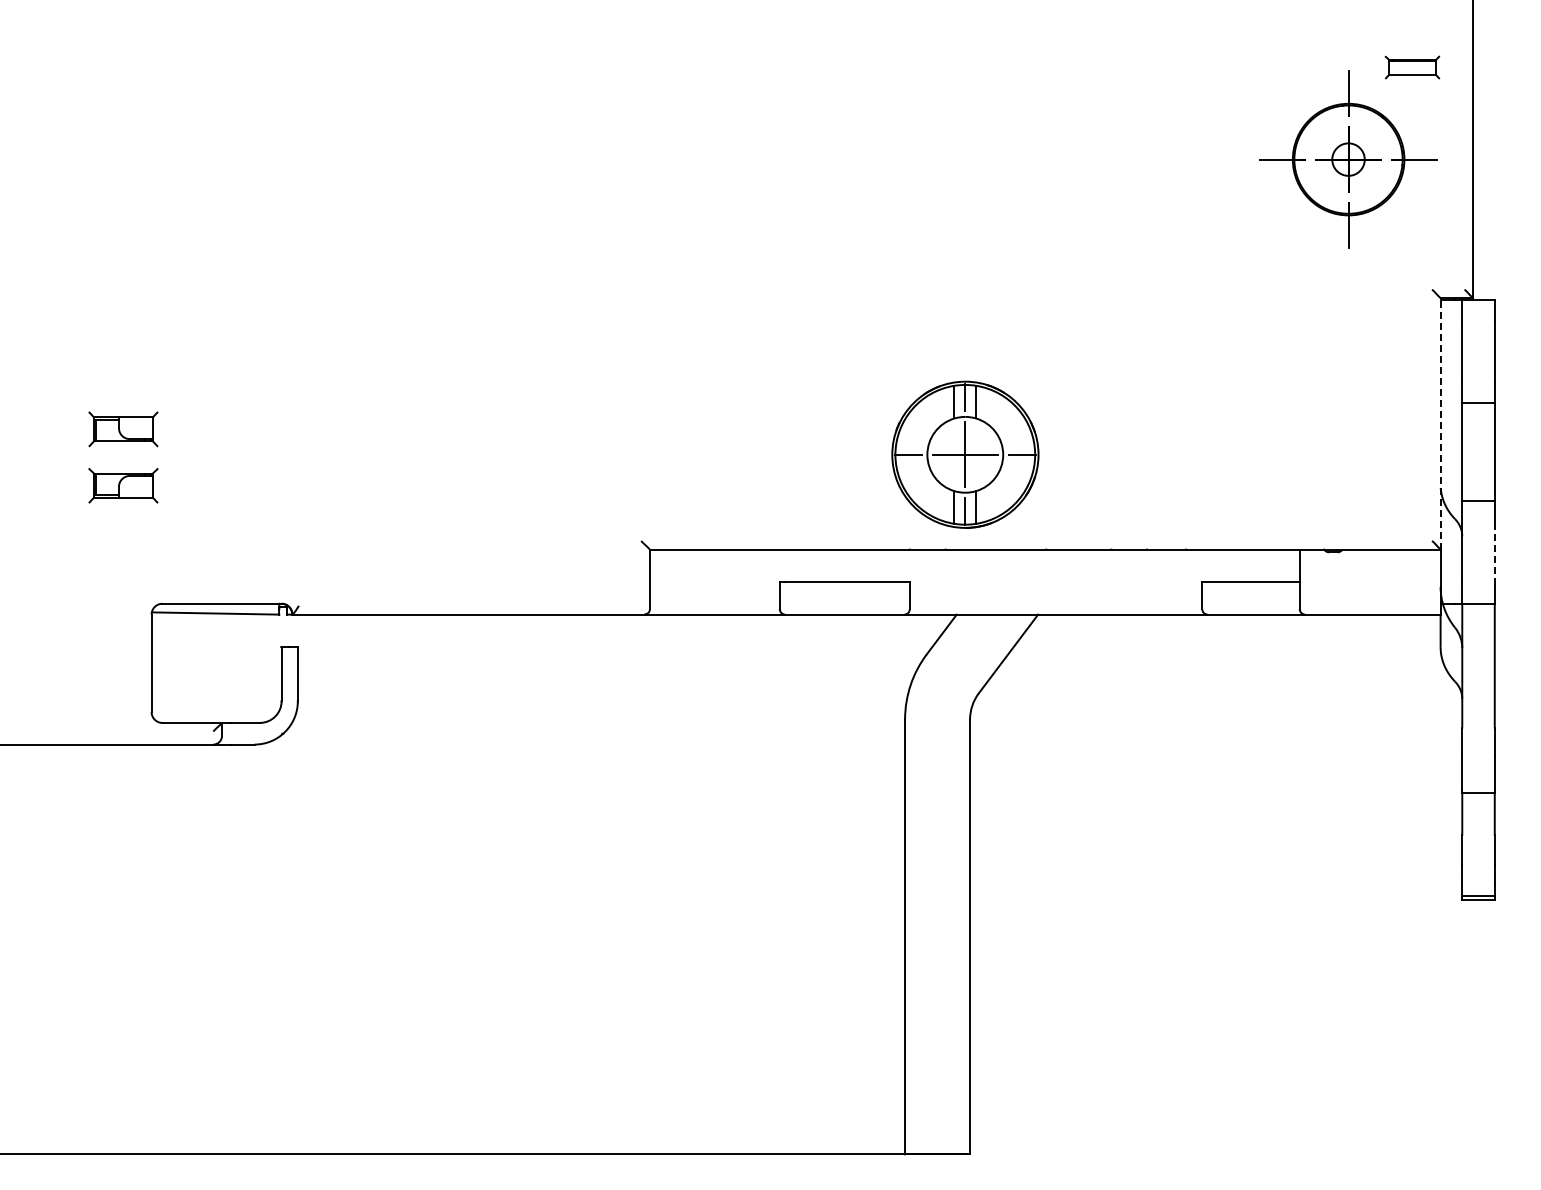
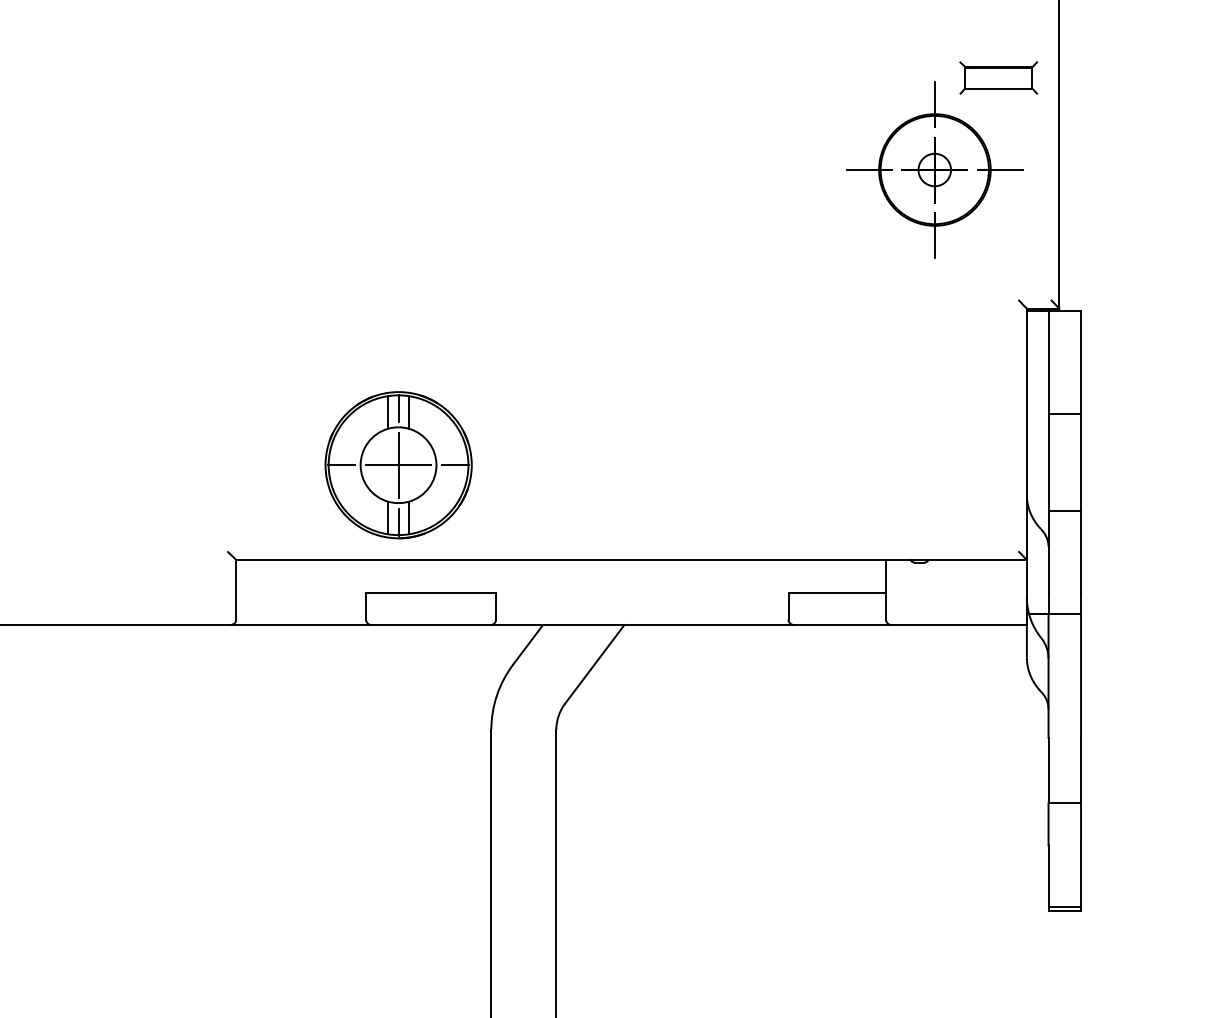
part: (1412, 67) -> (998, 77), size x1.43
line: (1440, 423) -> (1026, 433), dashed -> solid
part: (965, 454) -> (398, 464), moved
line: (1494, 552) -> (1080, 562), dashed -> solid

